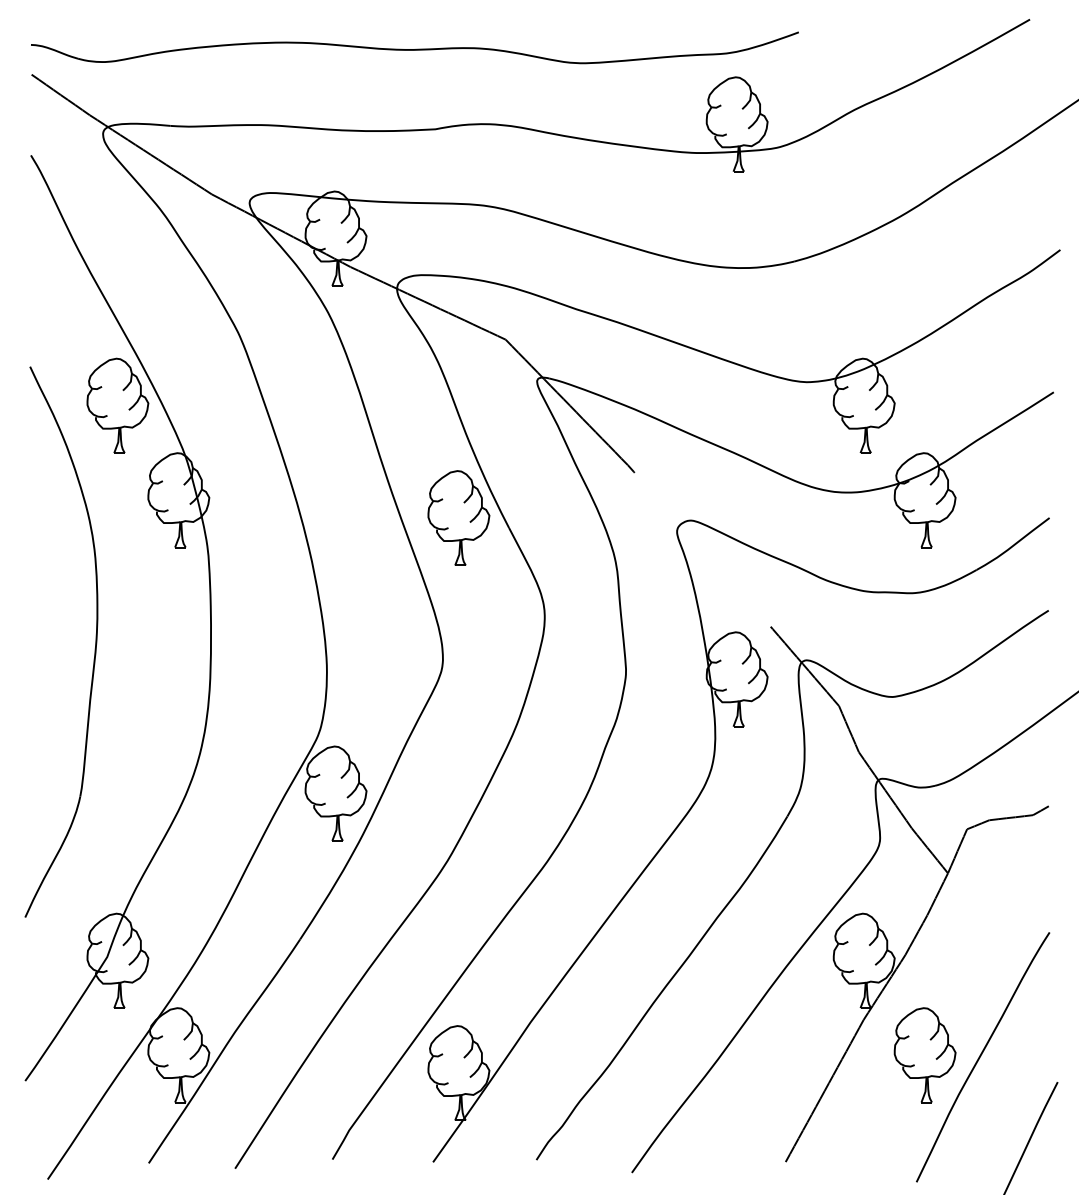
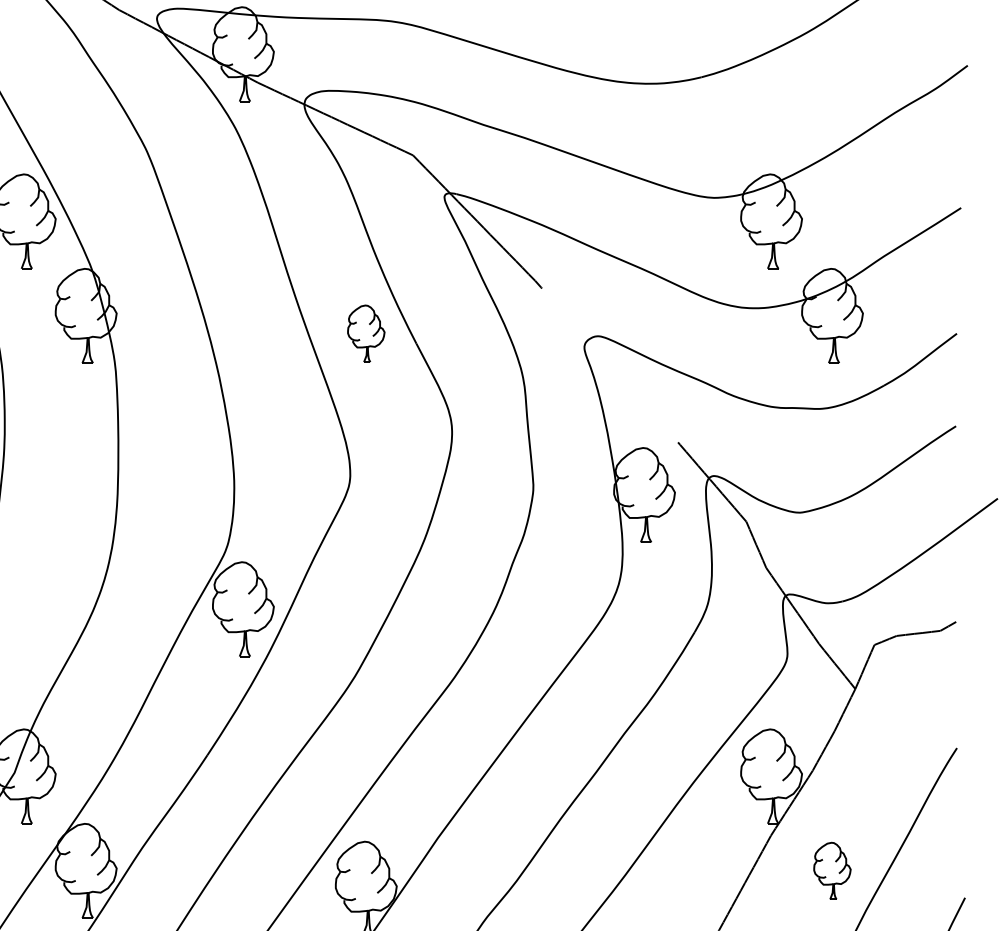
part: (458, 517) -> (365, 333), size x0.6
part: (924, 1055) -> (831, 871), size x0.6

